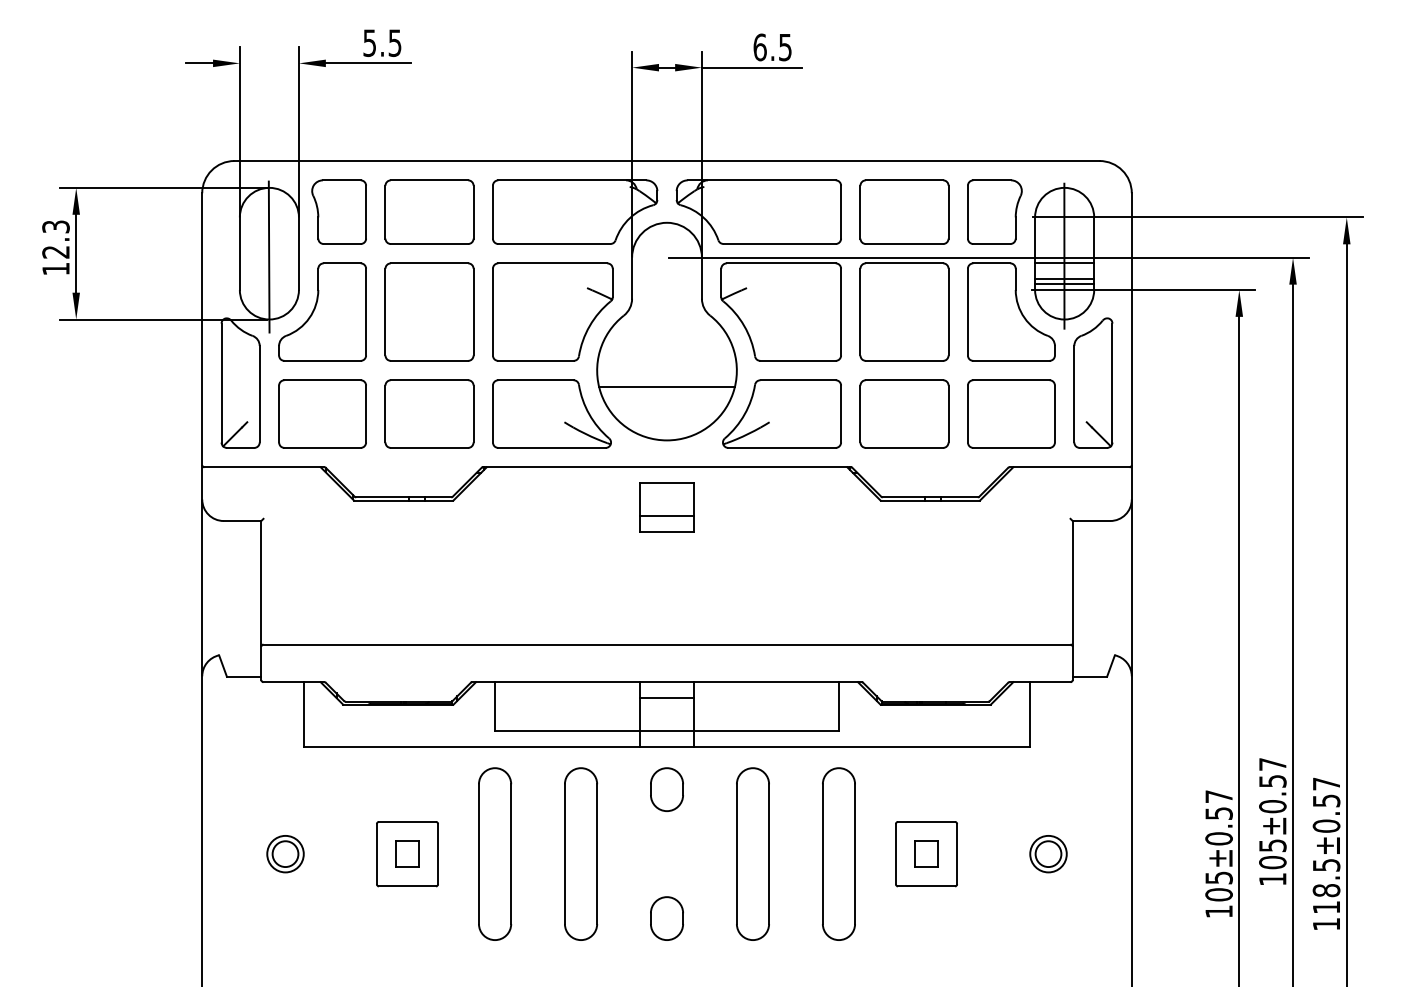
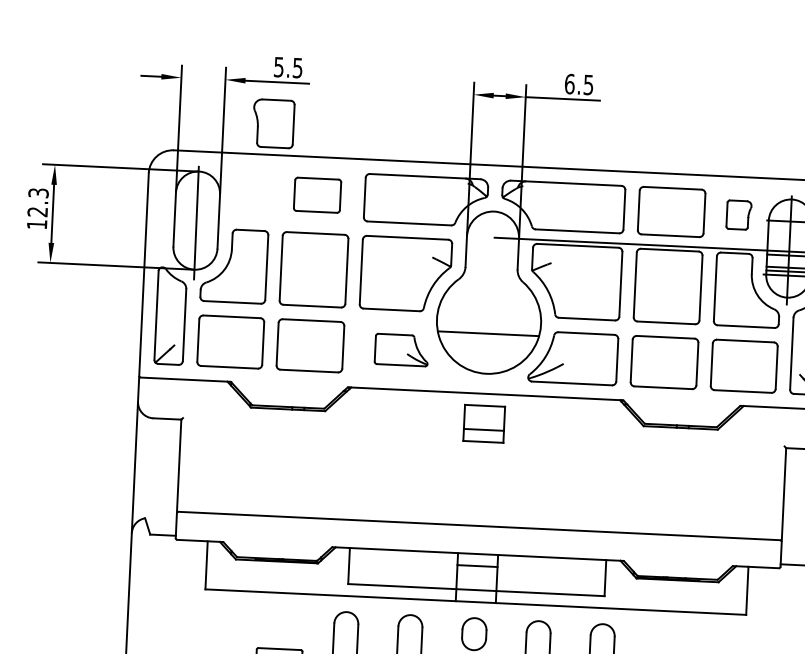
part: (338, 211) -> (273, 123), moved
part: (429, 211) -> (317, 194), size x0.7
part: (994, 211) -> (738, 214), size x0.6
part: (551, 413) -> (401, 349), size x0.6

